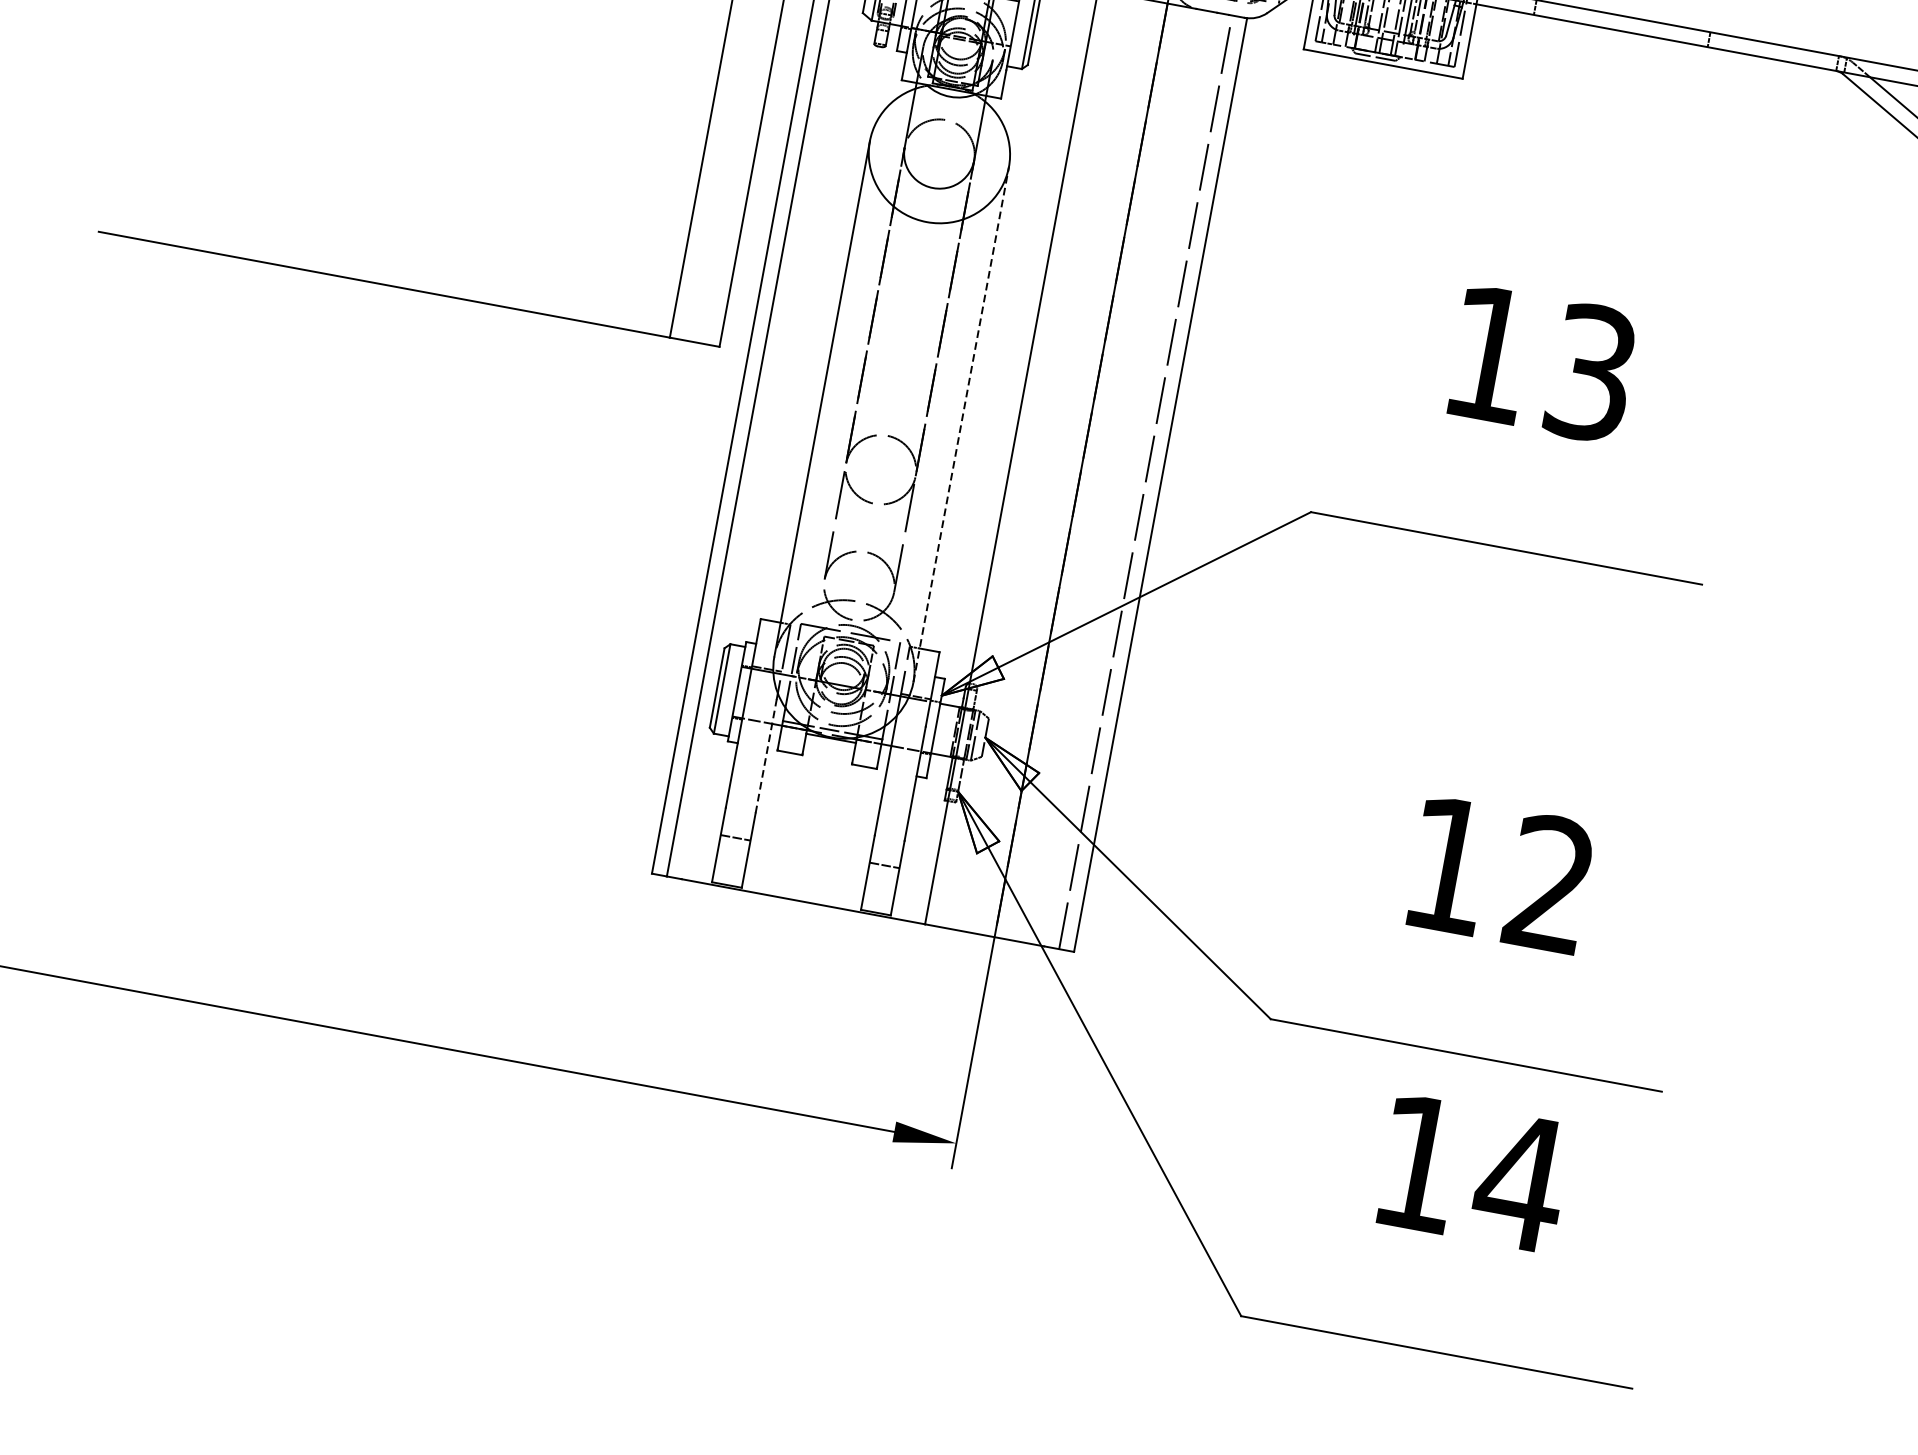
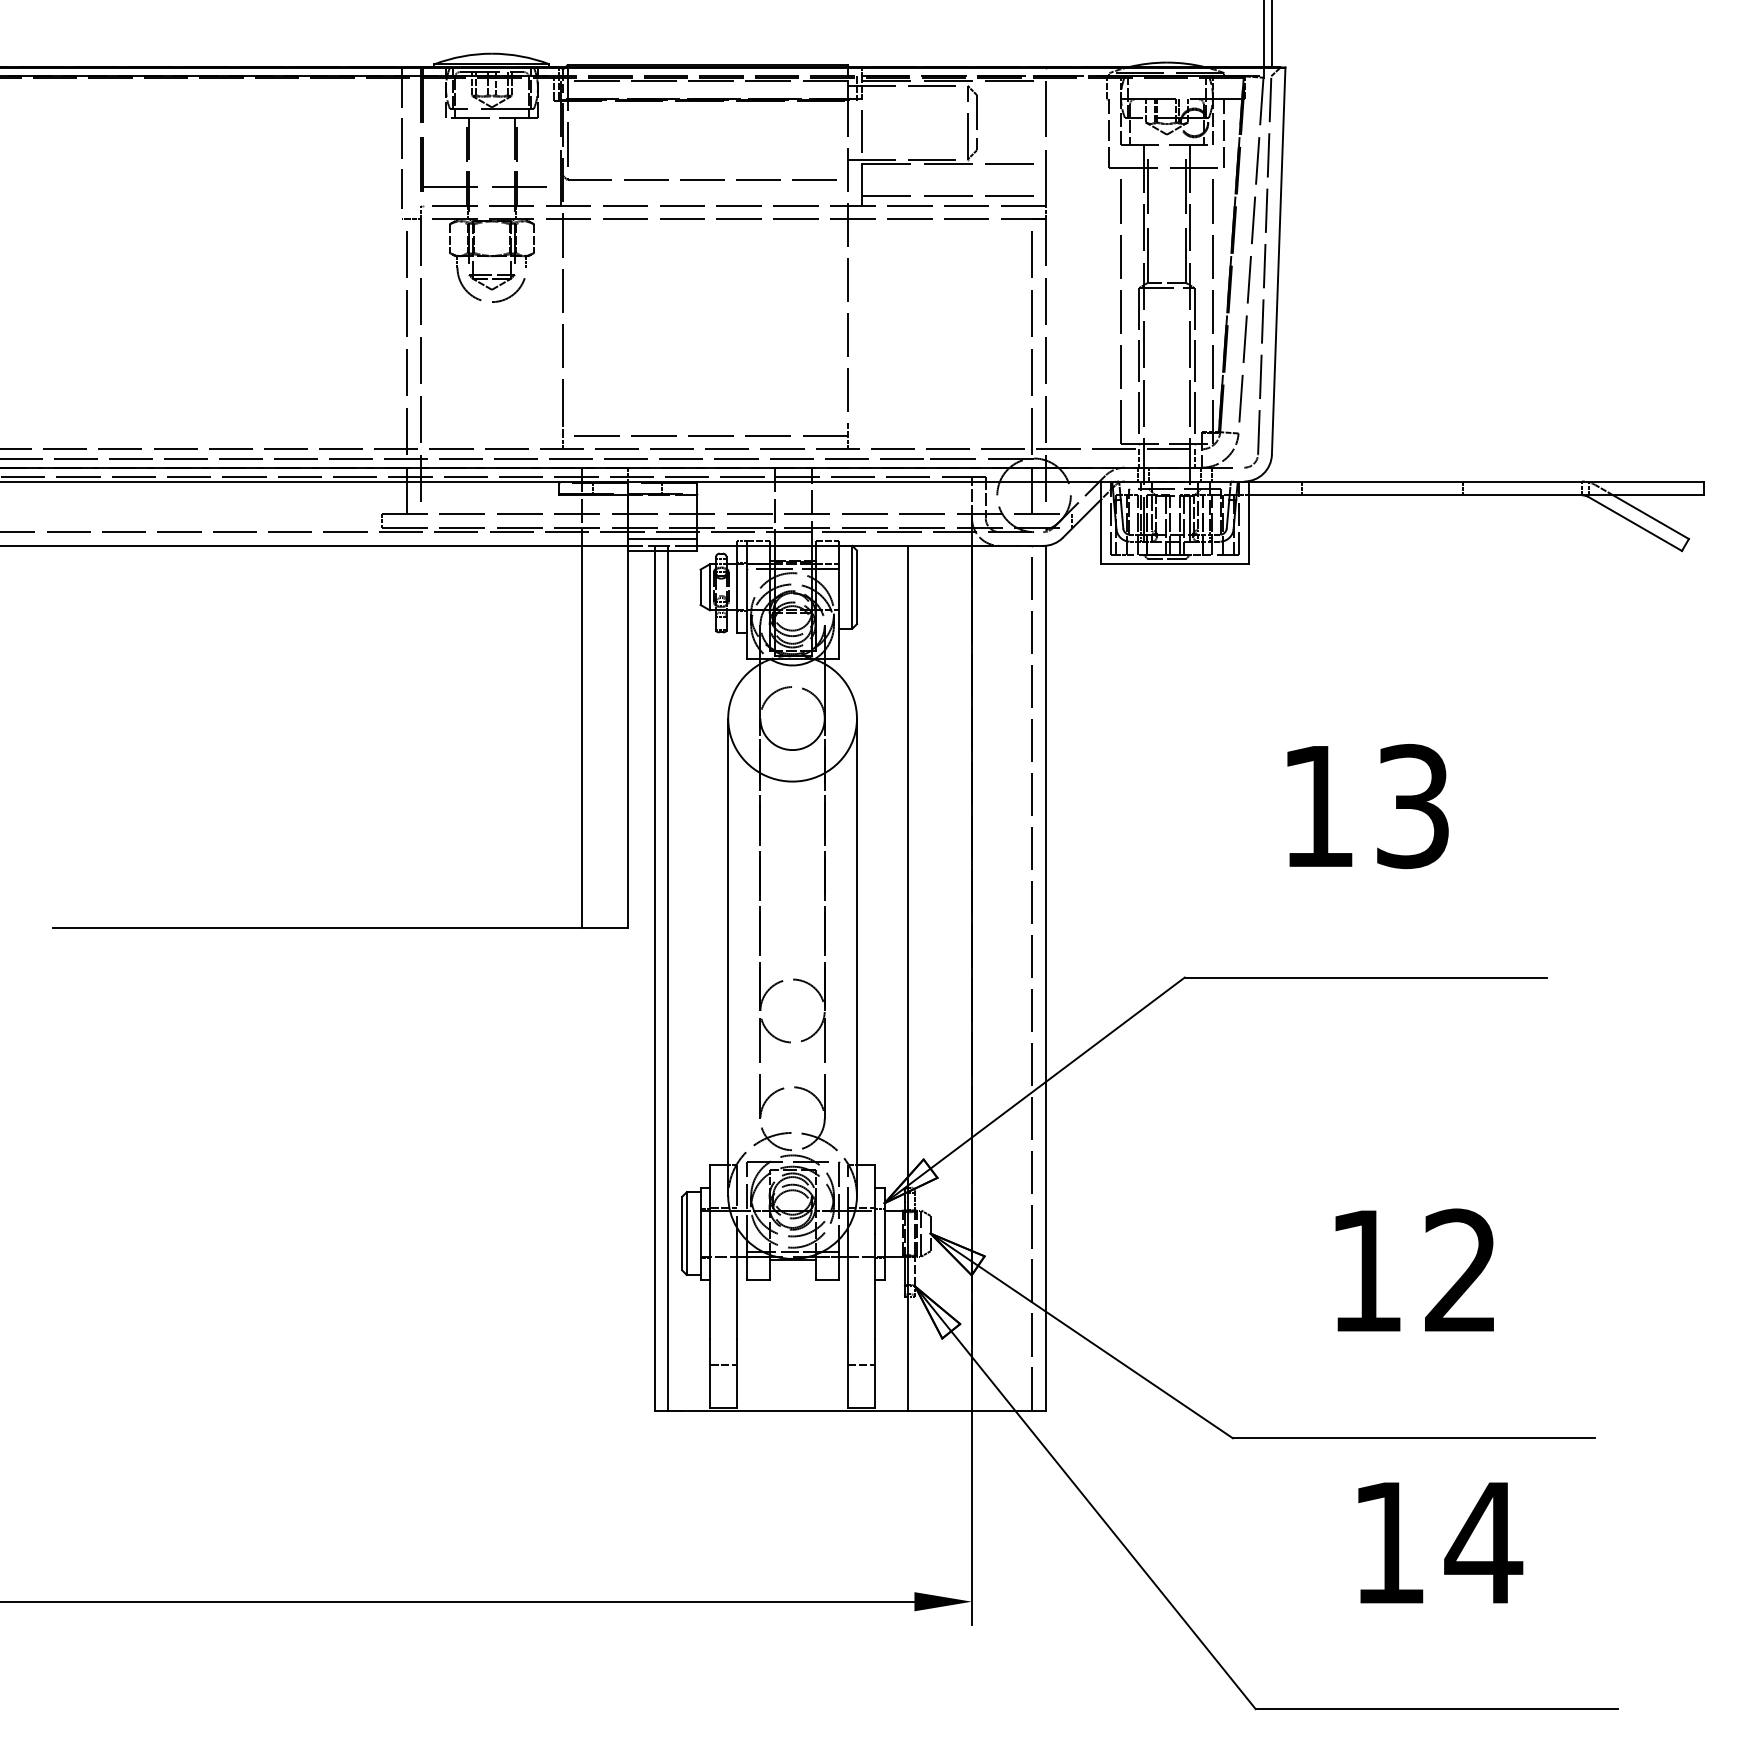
line: (960, 424) -> (856, 957), dashed -> solid
line: (766, 756) -> (737, 1286), dashed -> solid

